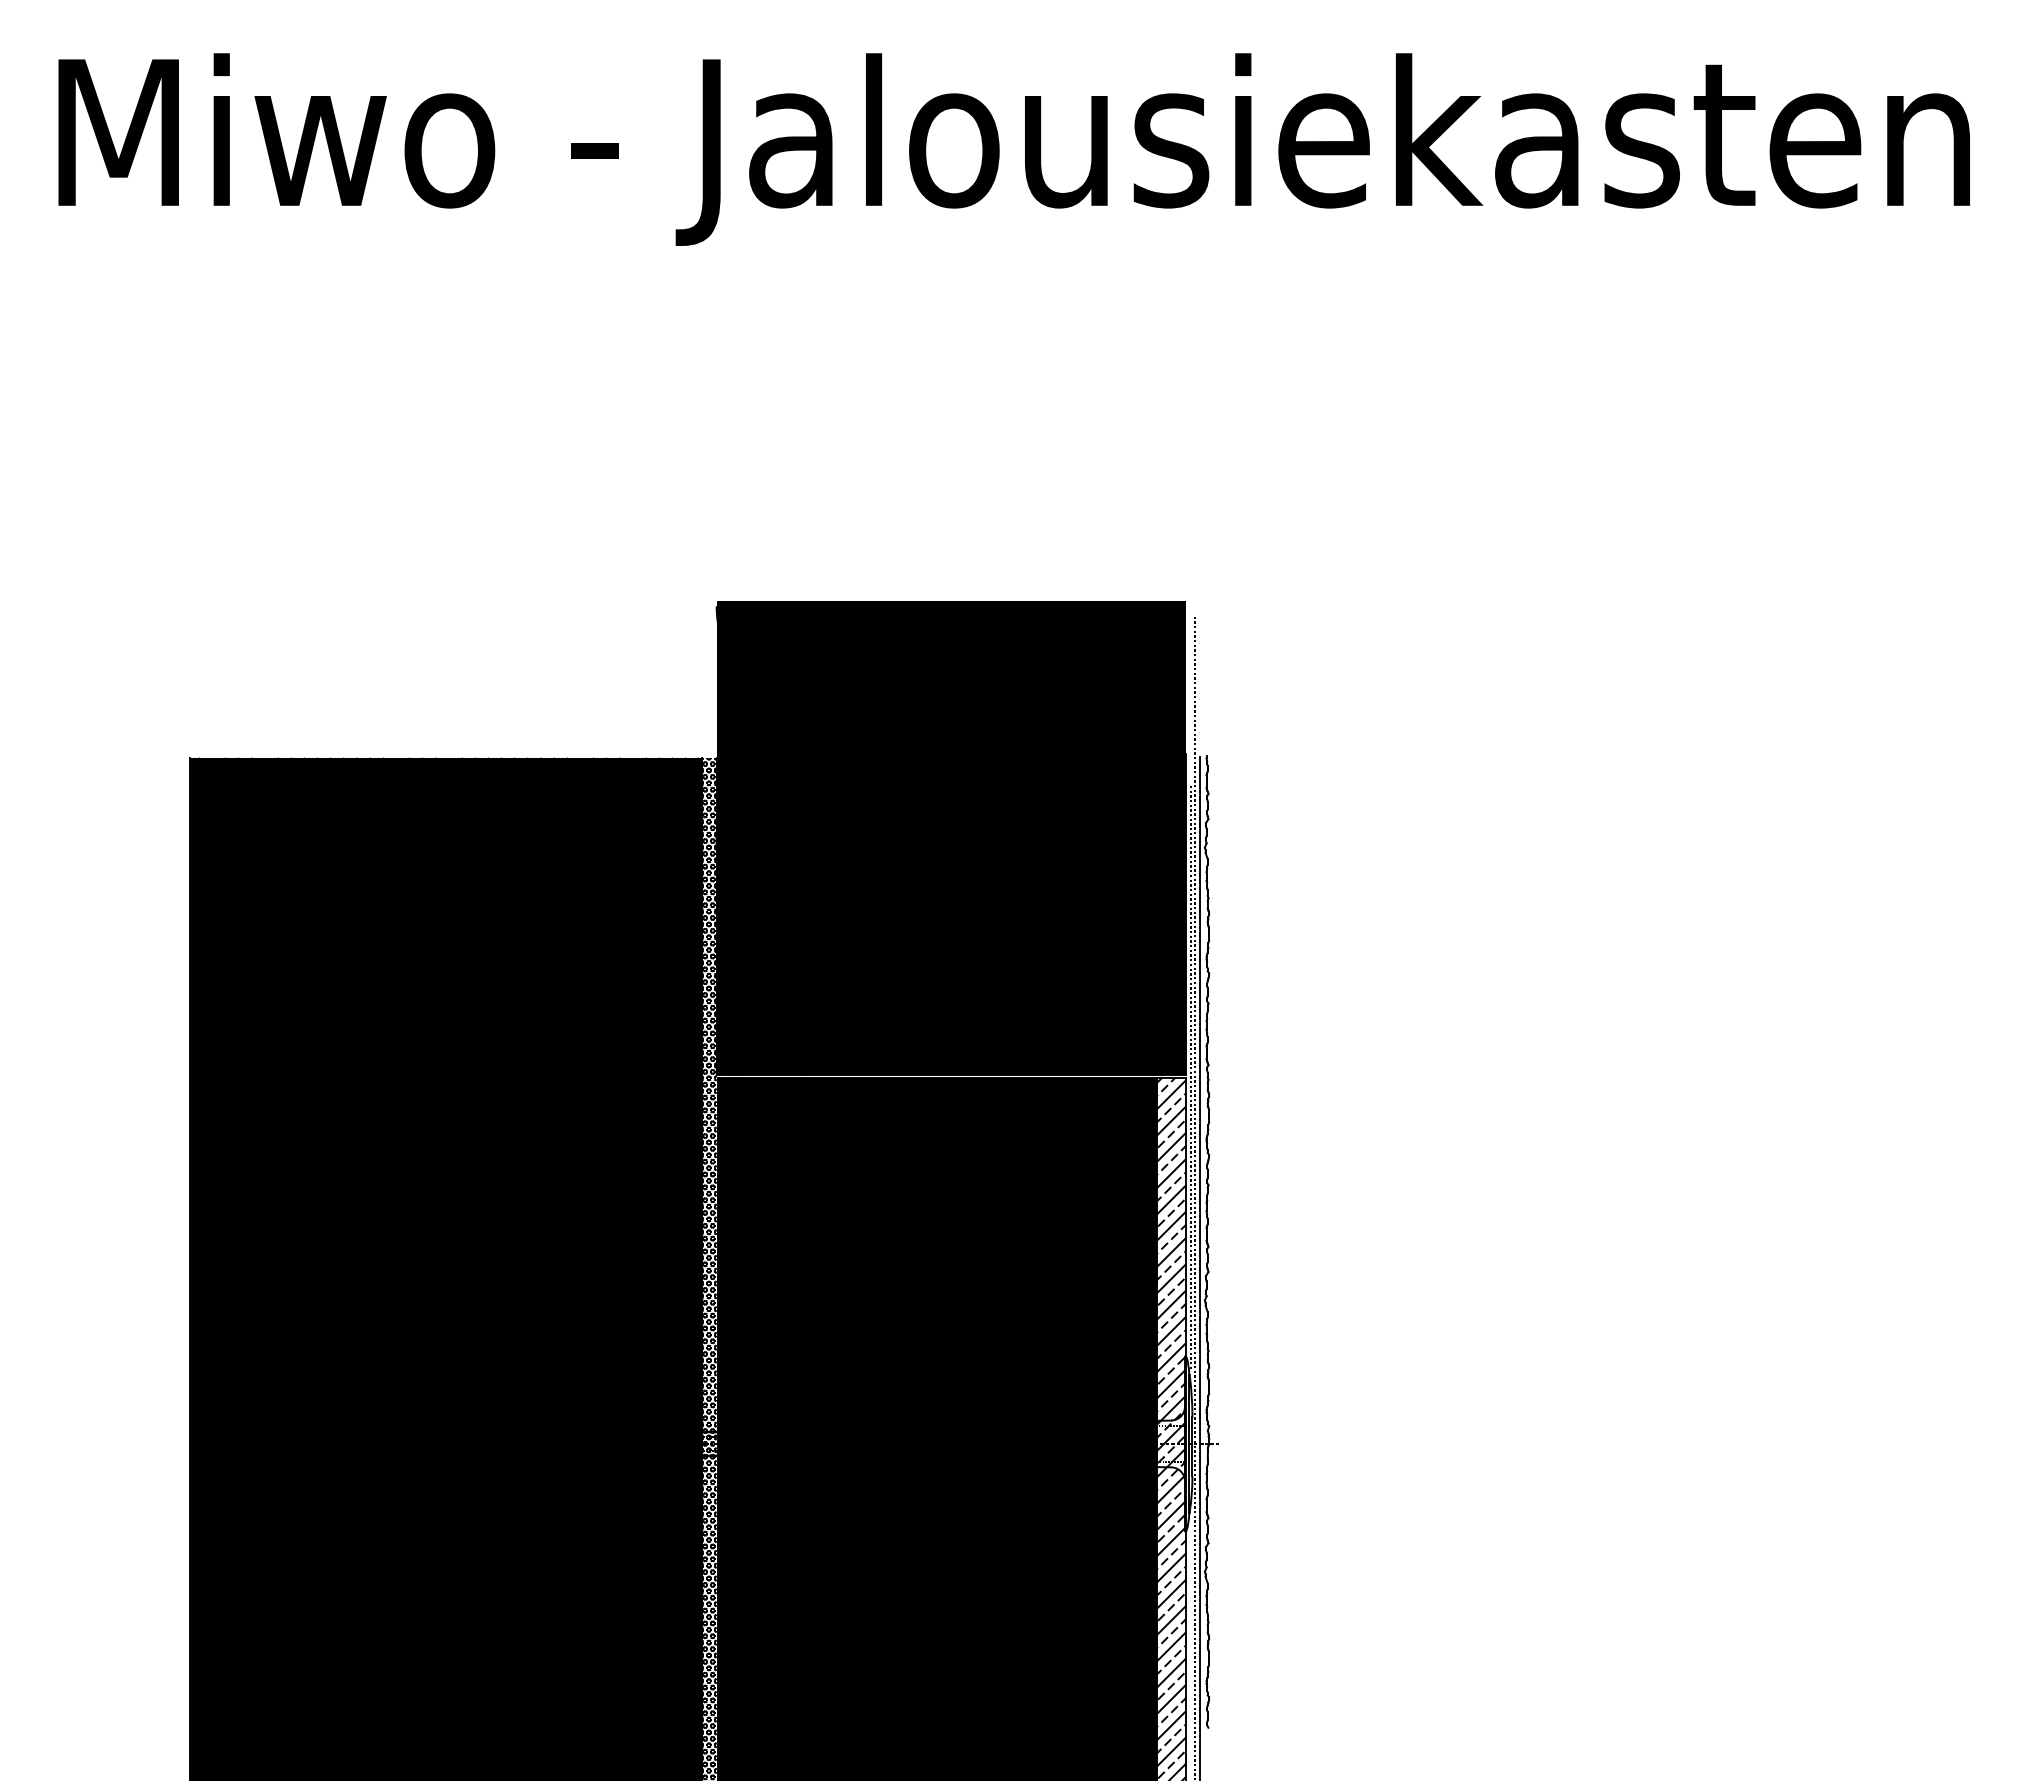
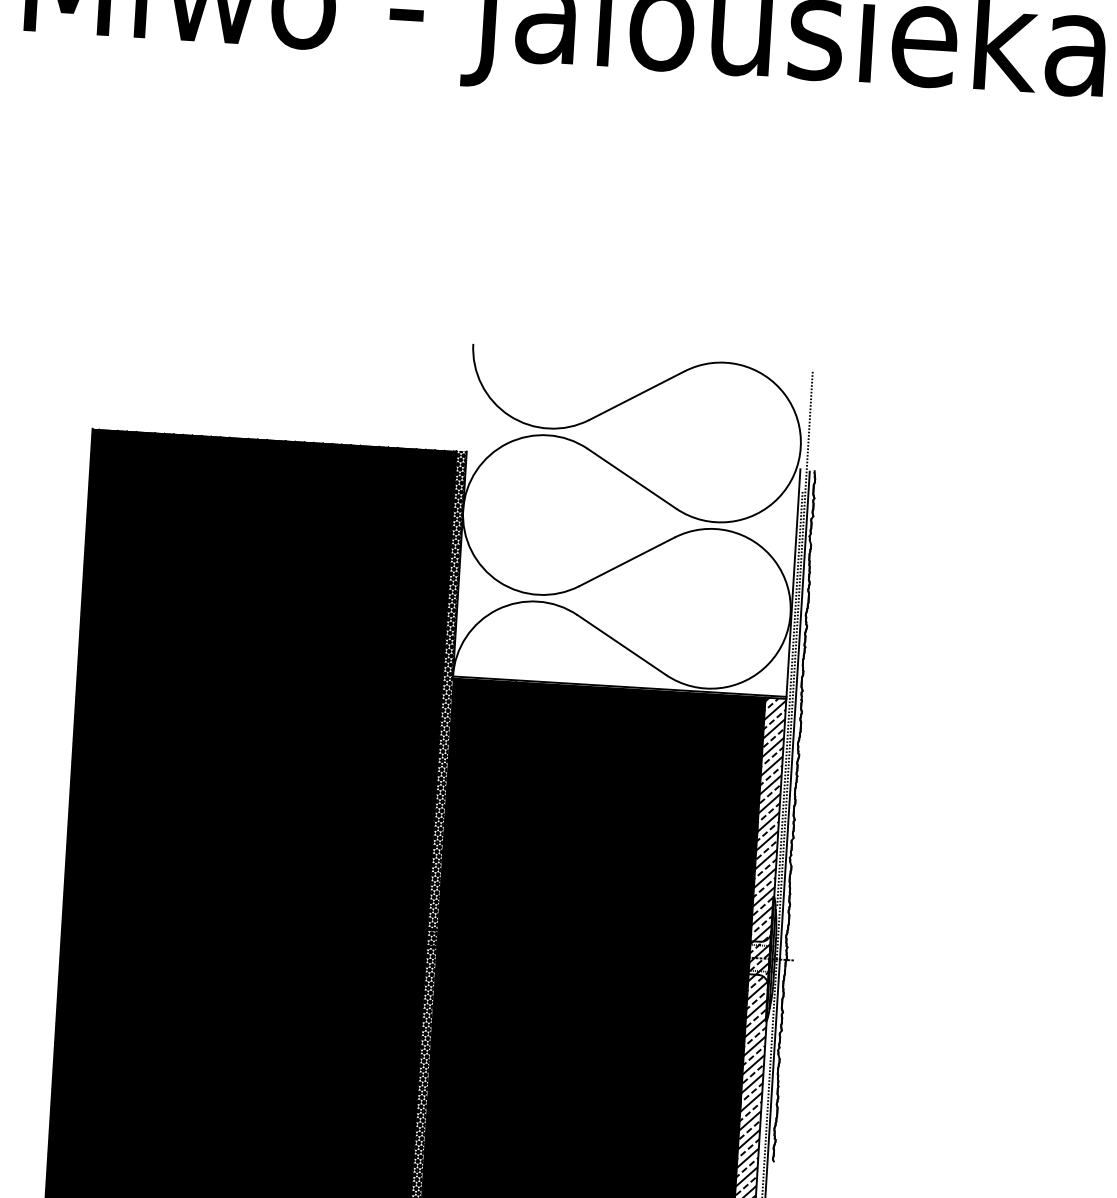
fill: (951, 837) -> (630, 518), removed

